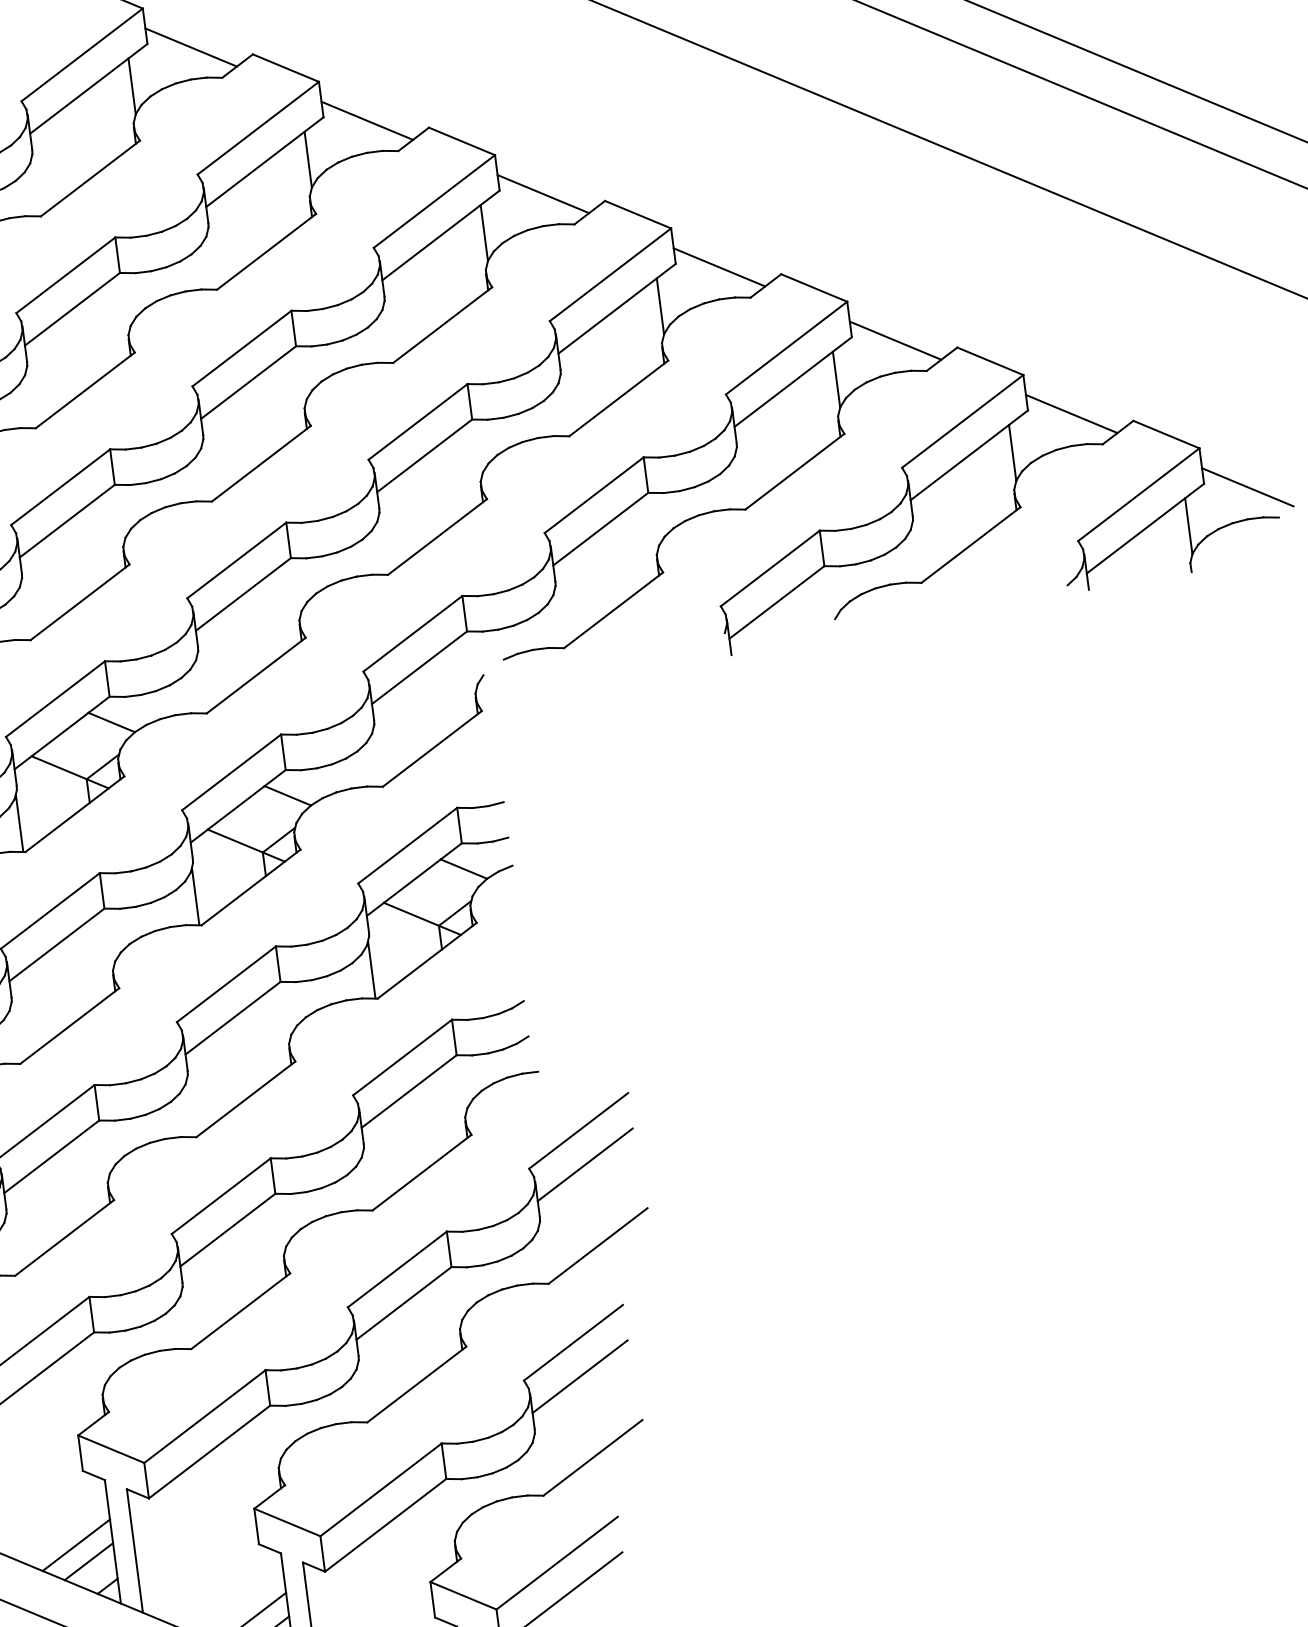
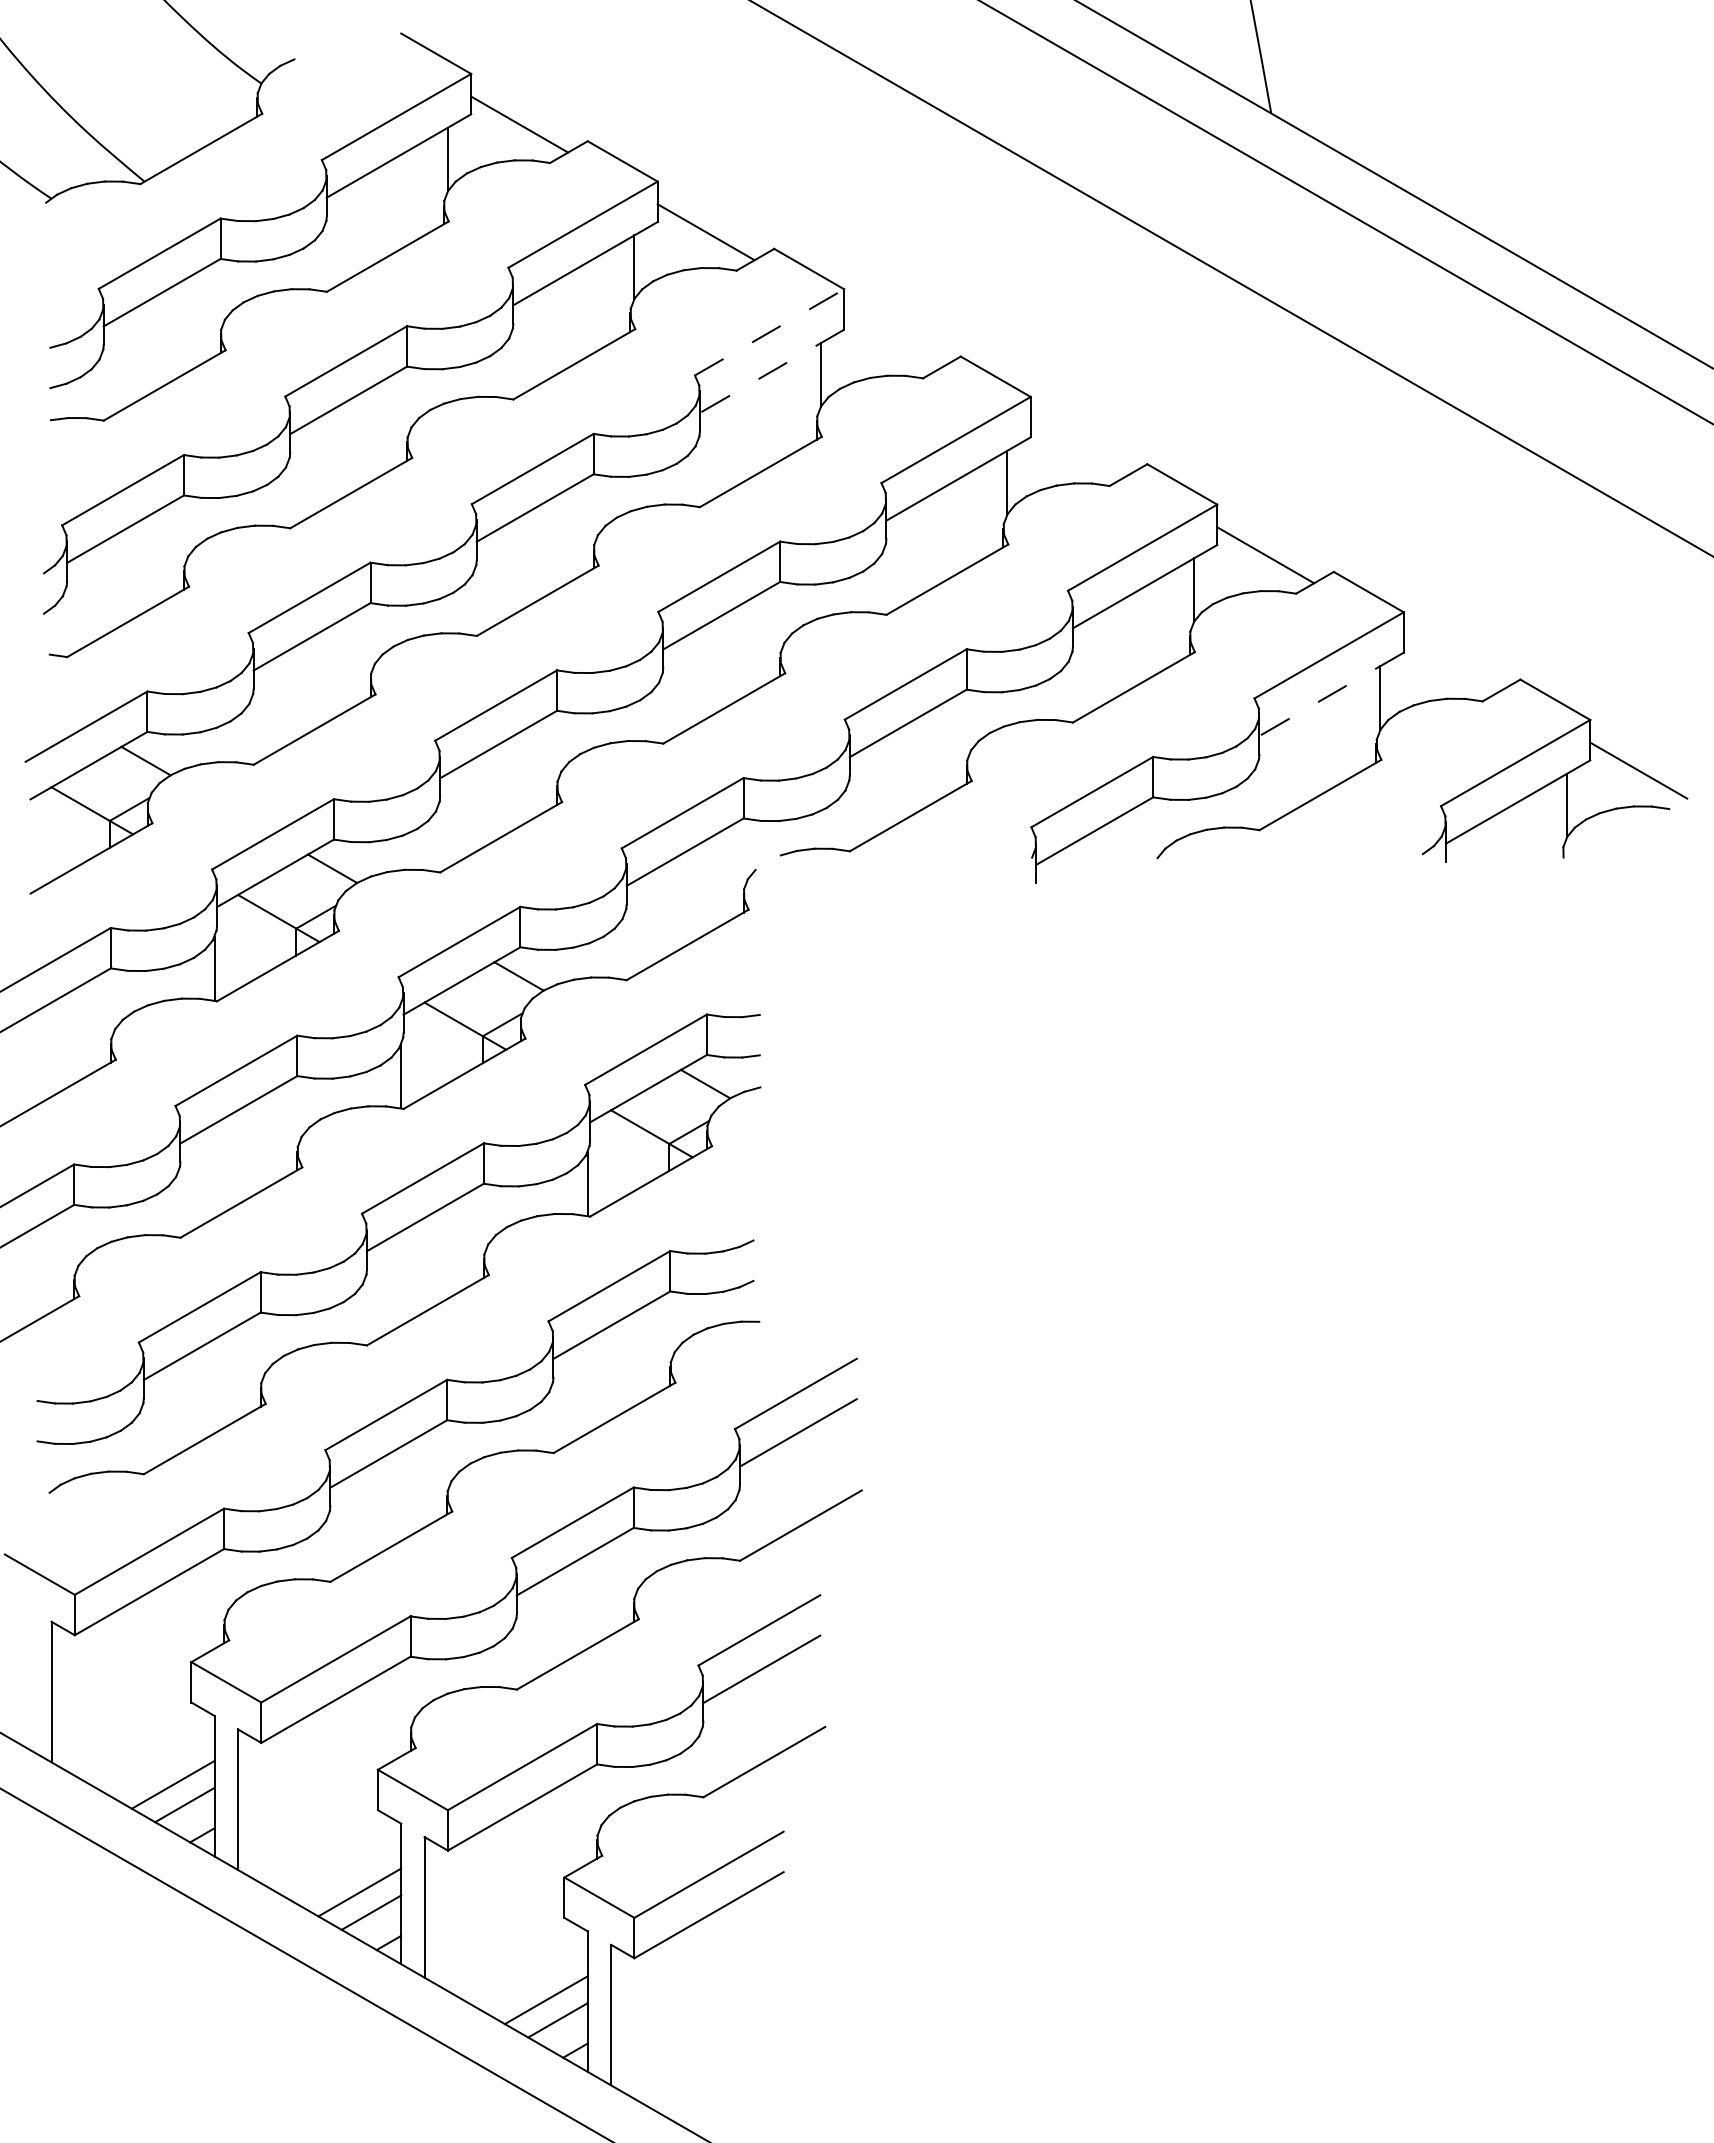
line: (543, 193) -> (892, 339), removed
line: (435, 201) -> (770, 332), solid -> dashed
line: (440, 235) -> (771, 371), solid -> dashed
line: (718, 267) -> (1078, 447), removed
line: (1070, 413) -> (1451, 662), removed
line: (969, 455) -> (1331, 694), solid -> dashed

